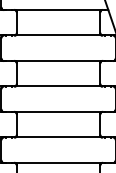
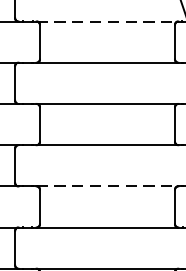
line: (58, 10) -> (107, 22), solid -> dashed
line: (58, 111) -> (107, 185), solid -> dashed

